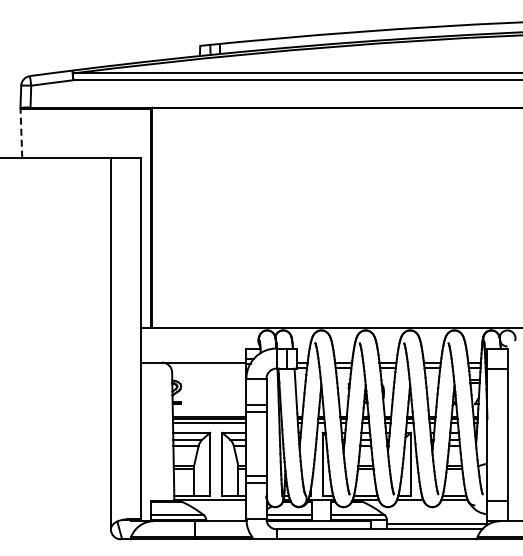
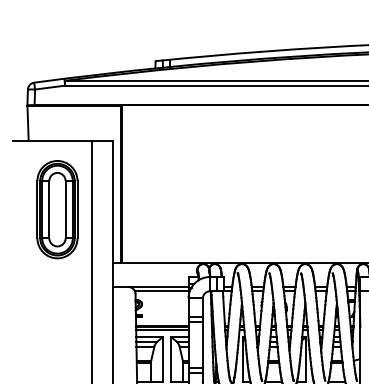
line: (21, 132) -> (28, 122), dashed -> solid
part: (62, 254) -> (57, 209), added
line: (208, 368) -> (161, 291), added

